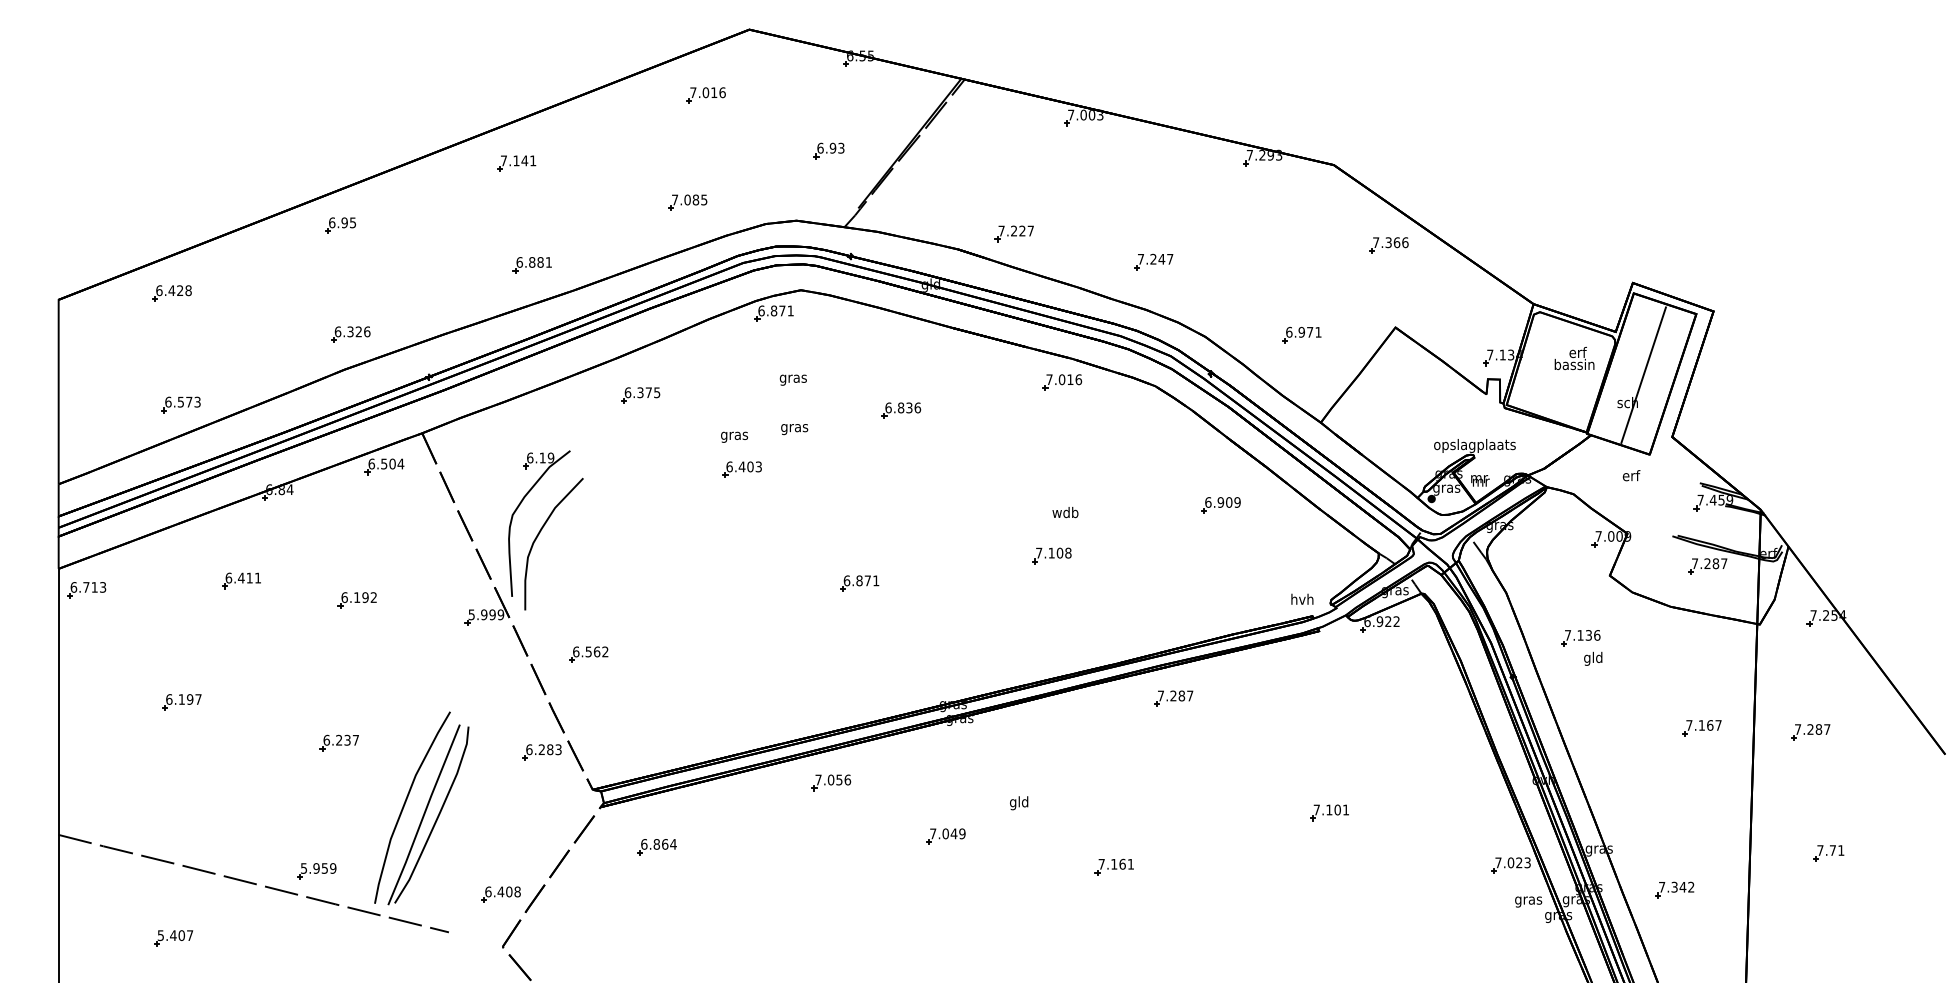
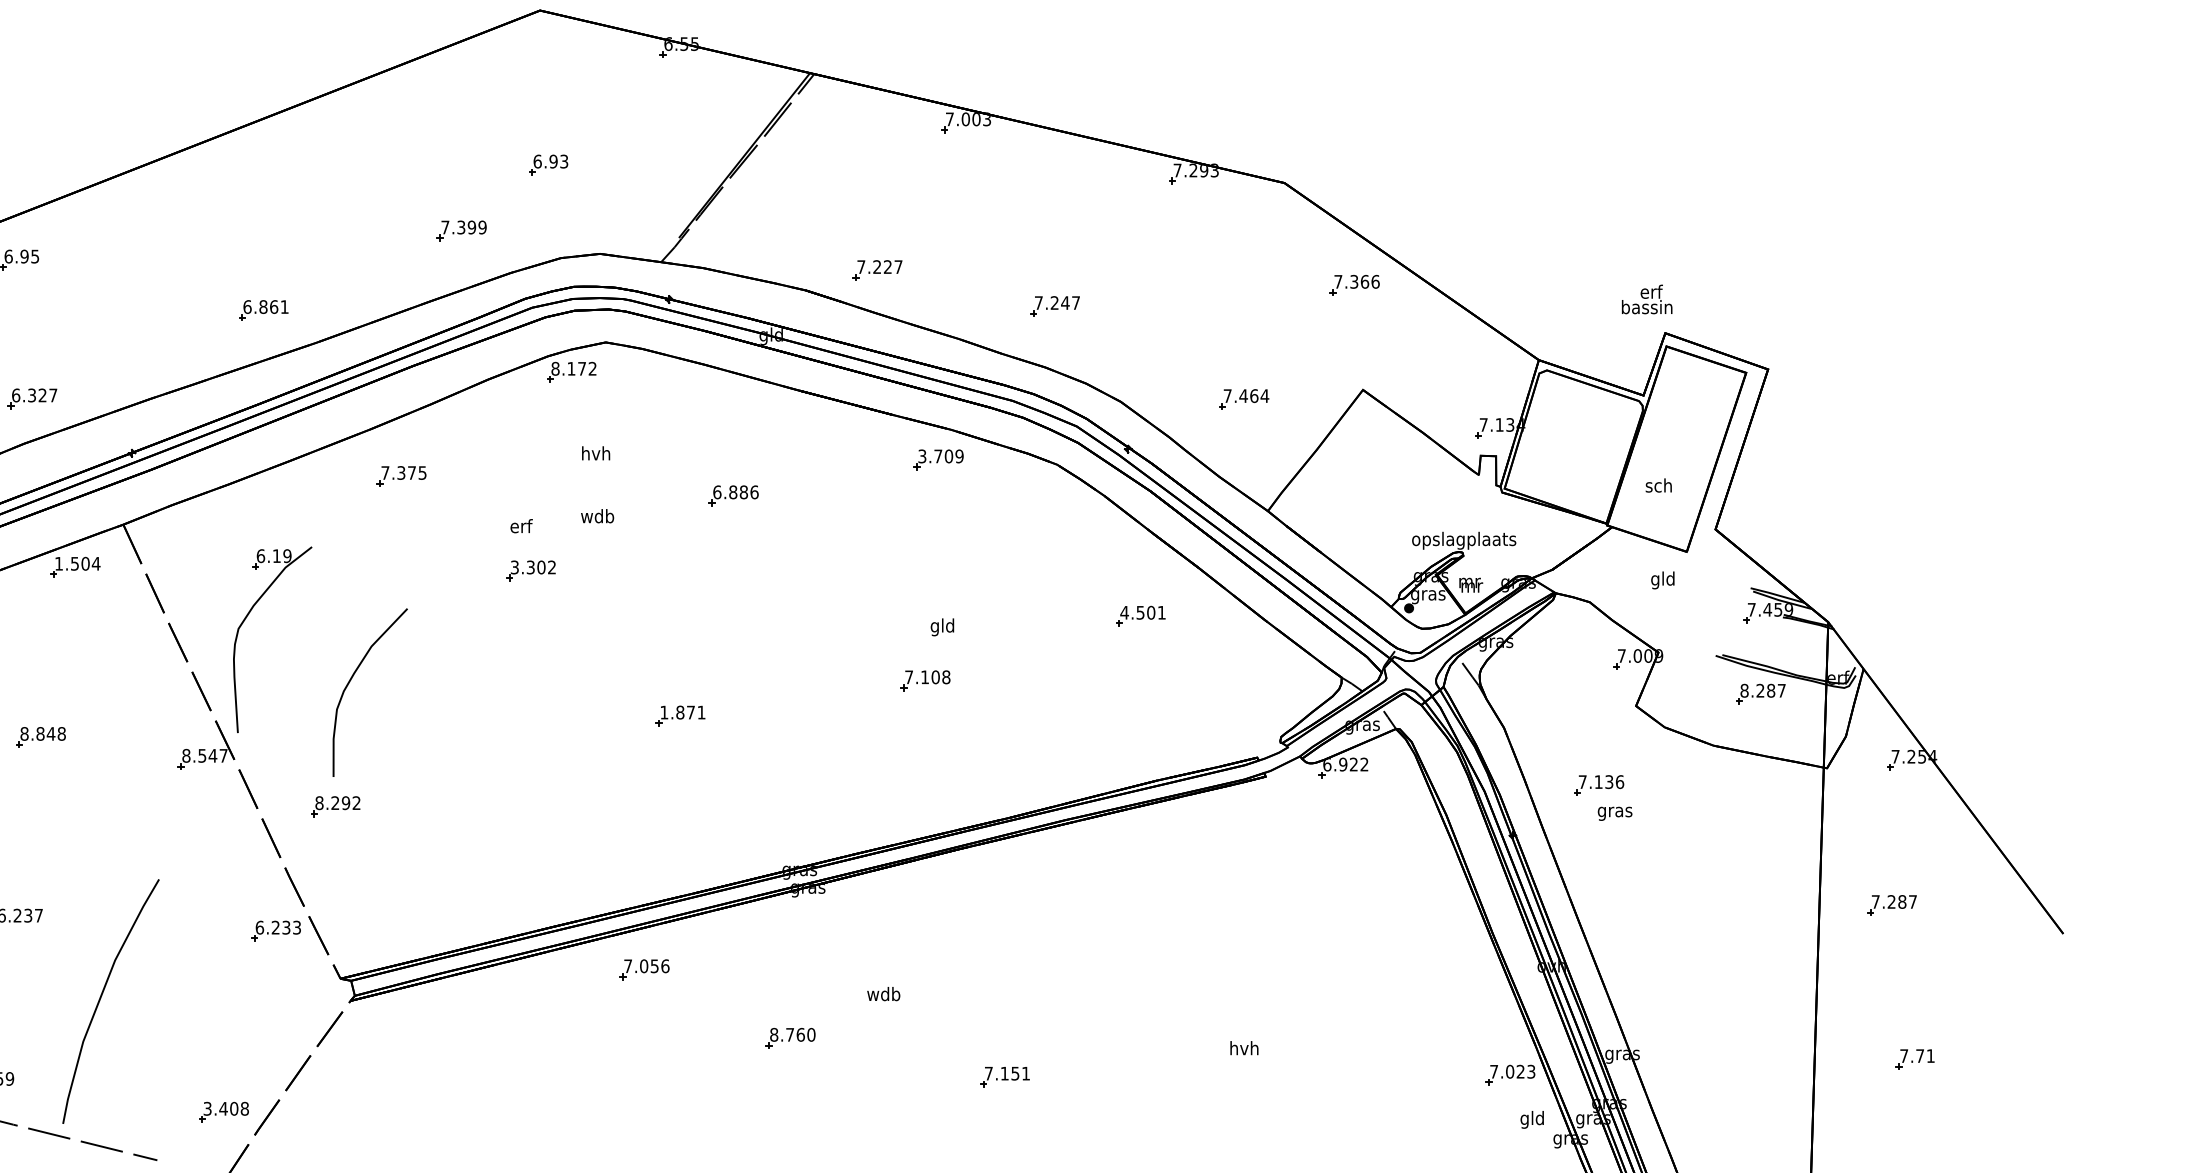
part: (705, 95) -> (484, 94), removed
part: (828, 150) -> (547, 164), moved
part: (516, 163) -> (243, 181), removed
text: (695, 199) -> (471, 226), 7.085 -> 7.399
text: (540, 262) -> (273, 307), 6.881 -> 6.861
text: (775, 310) -> (573, 368), 6.871 -> 8.172
text: (367, 331) -> (53, 394), 6.326 -> 6.327
text: (1303, 331) -> (1245, 394), 6.971 -> 7.464
text: (1574, 358) -> (1647, 299), moved
line: (1643, 374) -> (1678, 449), removed
text: (792, 378) -> (594, 454), gras -> hvh
text: (1064, 379) -> (941, 456), 7.016 -> 3.709
text: (627, 392) -> (384, 472), 6.375 -> 7.375
text: (909, 407) -> (743, 491), 6.836 -> 6.886
text: (794, 428) -> (597, 518), gras -> wdb
text: (734, 435) -> (521, 527), gras -> erf
text: (371, 463) -> (58, 563), 6.504 -> 1.504
text: (743, 466) -> (532, 566), 6.403 -> 3.302
text: (1630, 477) -> (1662, 580), erf -> gld
text: (1222, 502) -> (1142, 612), 6.909 -> 4.501
text: (1065, 513) -> (942, 626), wdb -> gld
curve: (538, 536) -> (350, 682), moved
text: (1694, 563) -> (1743, 690), 7.287 -> 8.287
text: (846, 580) -> (663, 712), 6.871 -> 1.871
text: (359, 597) -> (43, 733), 6.192 -> 8.848
text: (1302, 598) -> (1244, 1047), moved
text: (486, 614) -> (205, 755), 5.999 -> 8.547
text: (586, 651) -> (332, 802), 6.562 -> 8.292
text: (1592, 658) -> (1613, 811), gld -> gras
part: (1173, 698) -> (1080, 862), removed
part: (1701, 728) -> (1752, 900), removed
text: (550, 749) -> (286, 927), 6.283 -> 6.233
text: (1019, 803) -> (884, 996), gld -> wdb
part: (1329, 812) -> (1278, 1007), removed
part: (428, 814) -> (131, 1010), removed
text: (947, 833) -> (792, 1034), 7.049 -> 8.760
part: (656, 847) -> (421, 1052), removed
text: (1122, 863) -> (1015, 1072), 7.161 -> 7.151
part: (1674, 889) -> (1718, 1105), removed
text: (488, 891) -> (207, 1108), 6.408 -> 3.408
text: (1528, 900) -> (1532, 1119), gras -> gld

